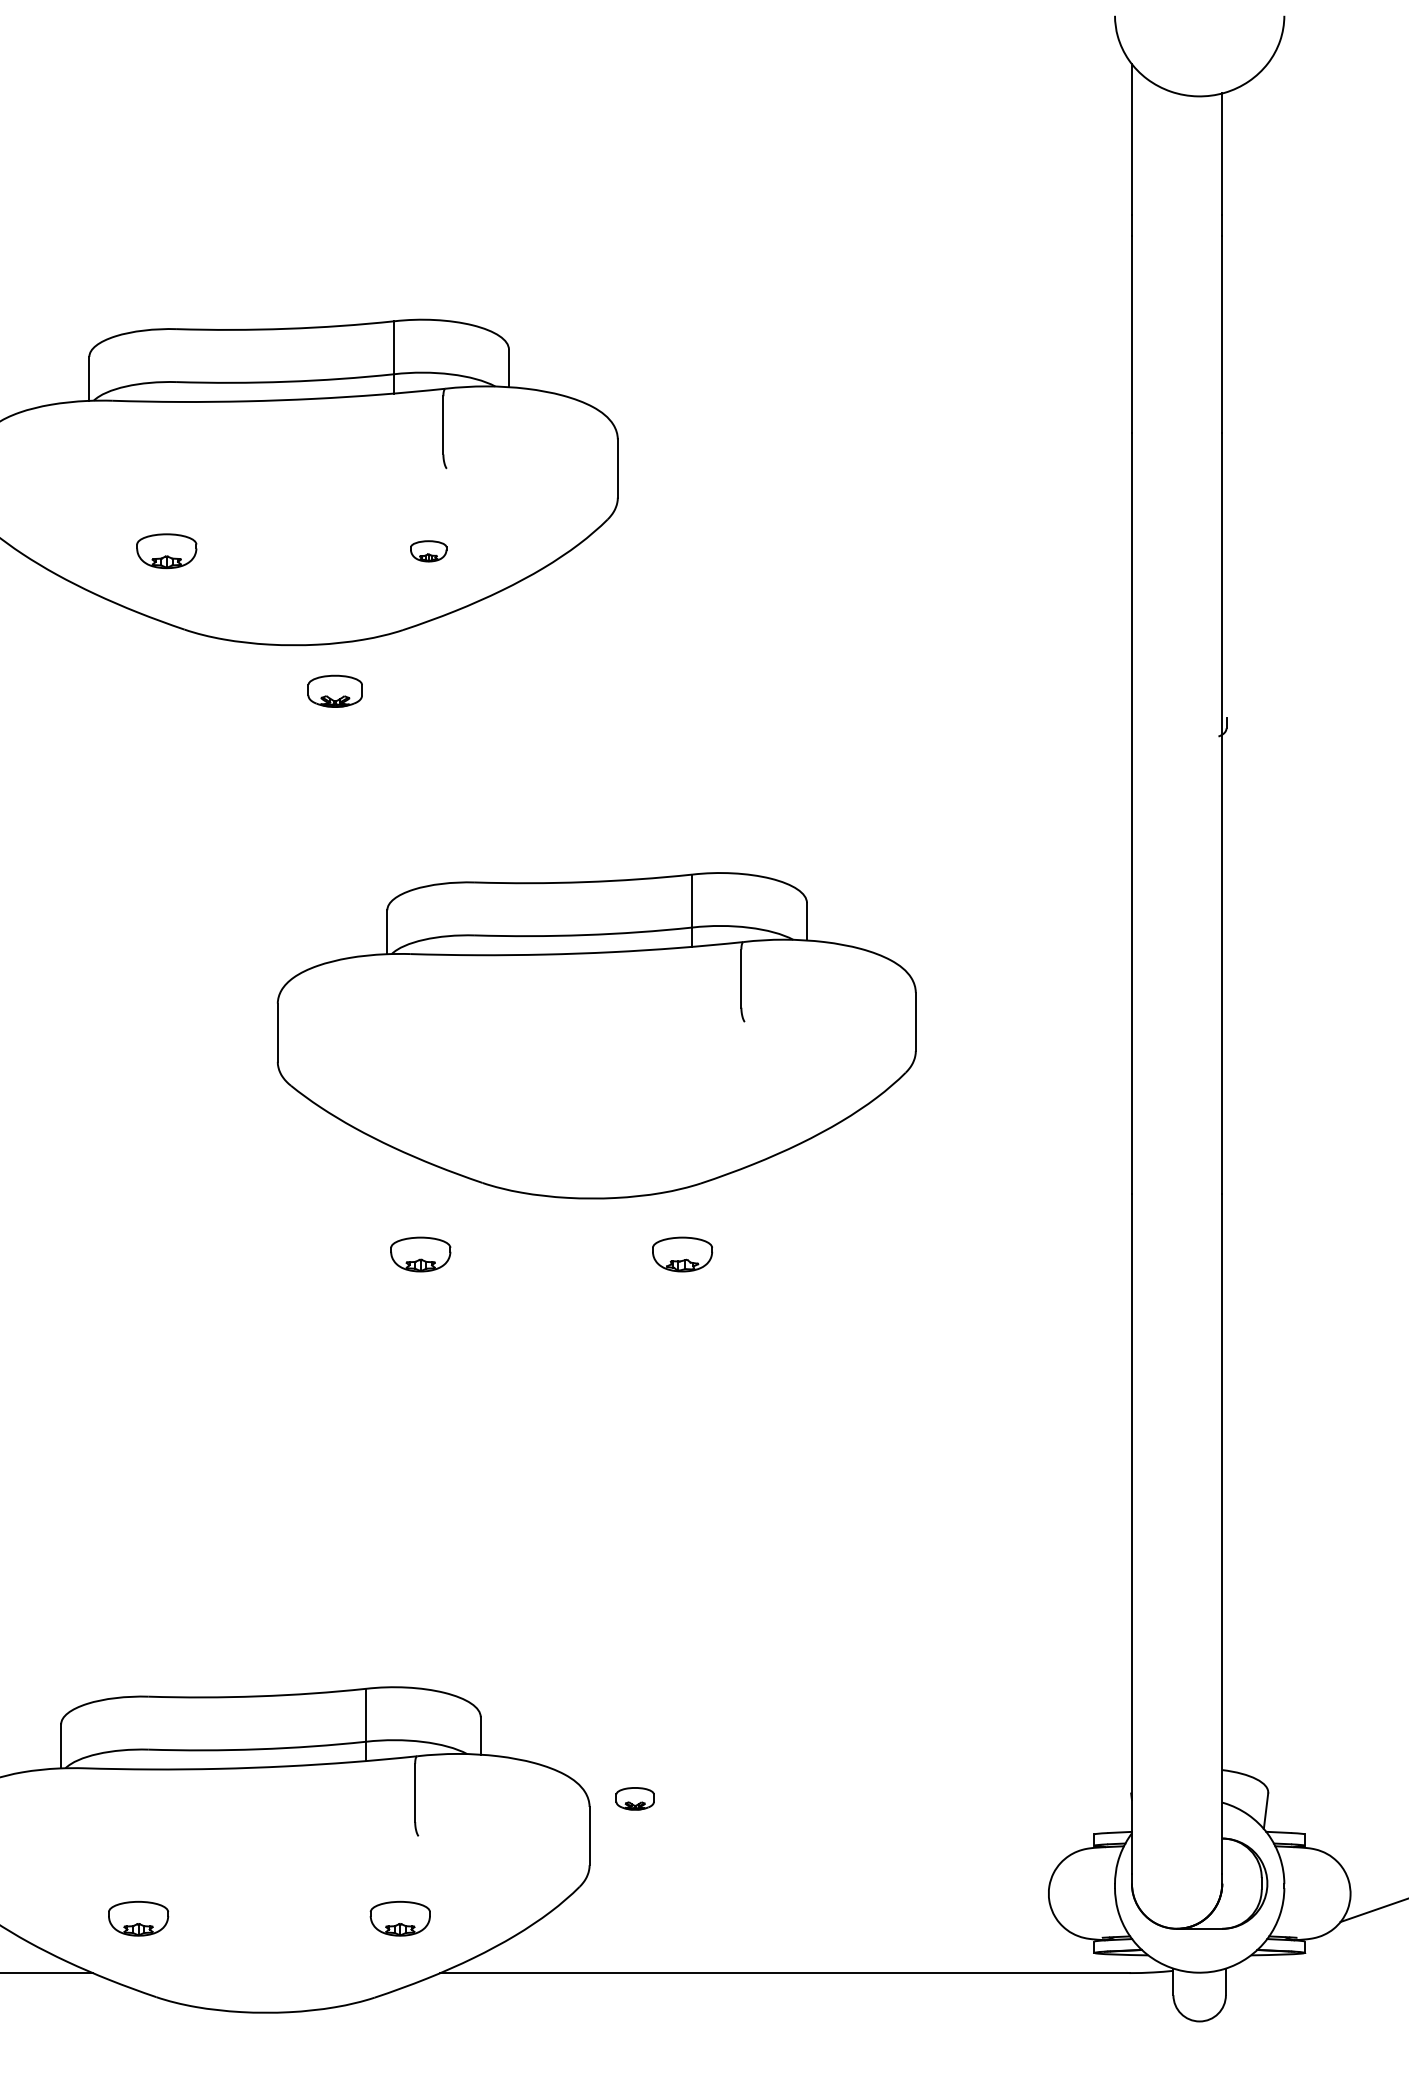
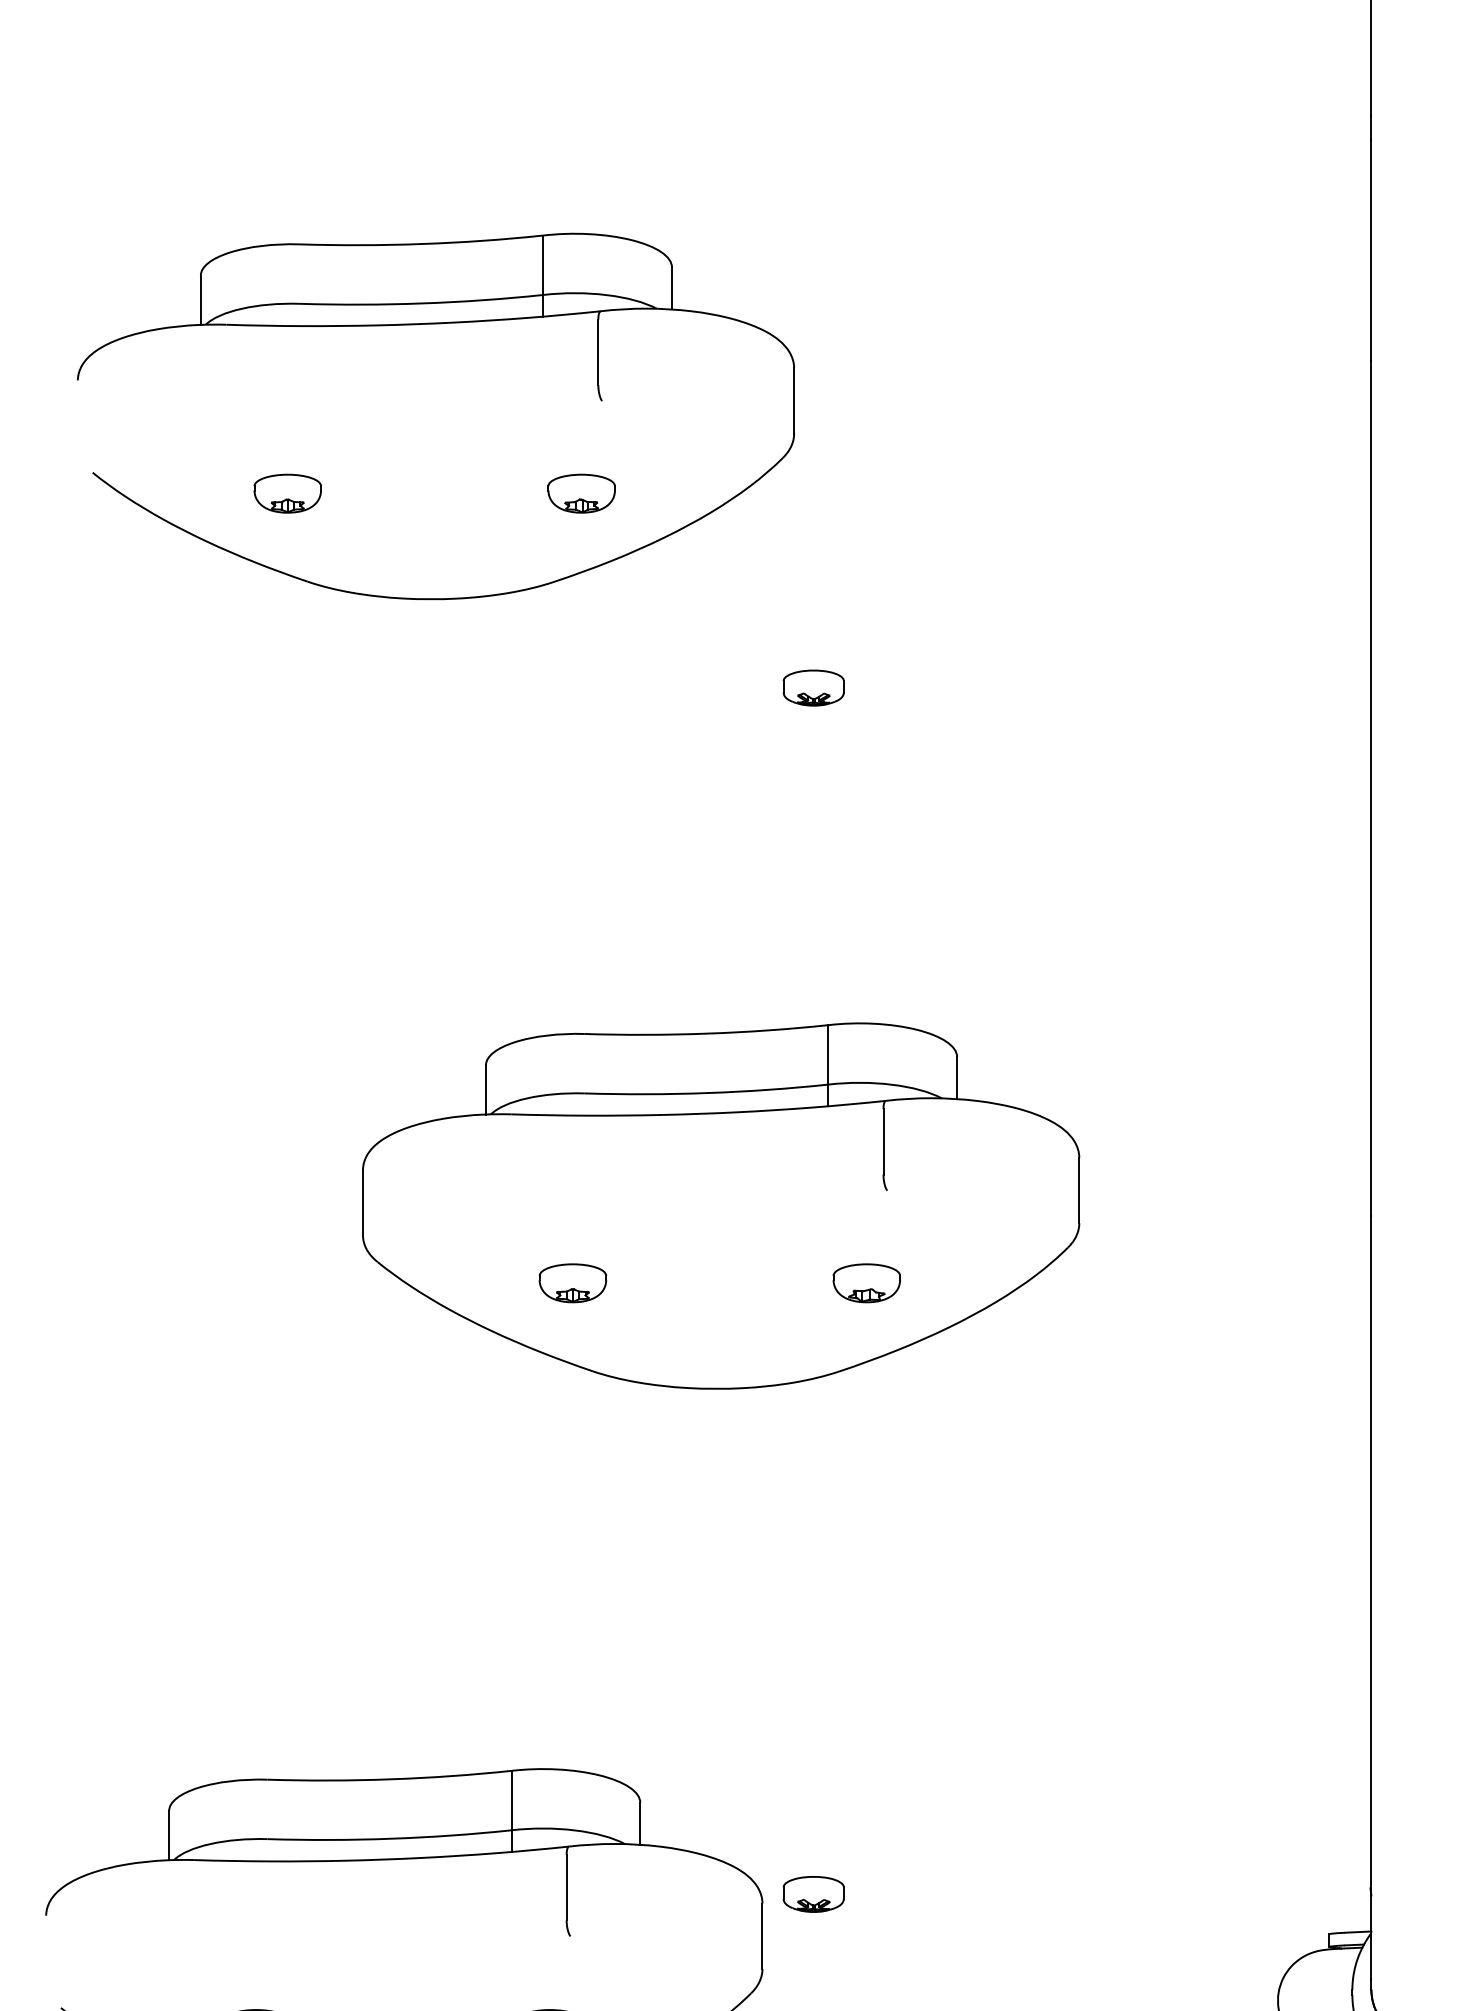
part: (428, 551) -> (581, 493), size x1.67
part: (334, 690) -> (812, 687), moved
part: (596, 1035) -> (720, 1205), moved
part: (634, 1798) -> (812, 1894), size x1.43

